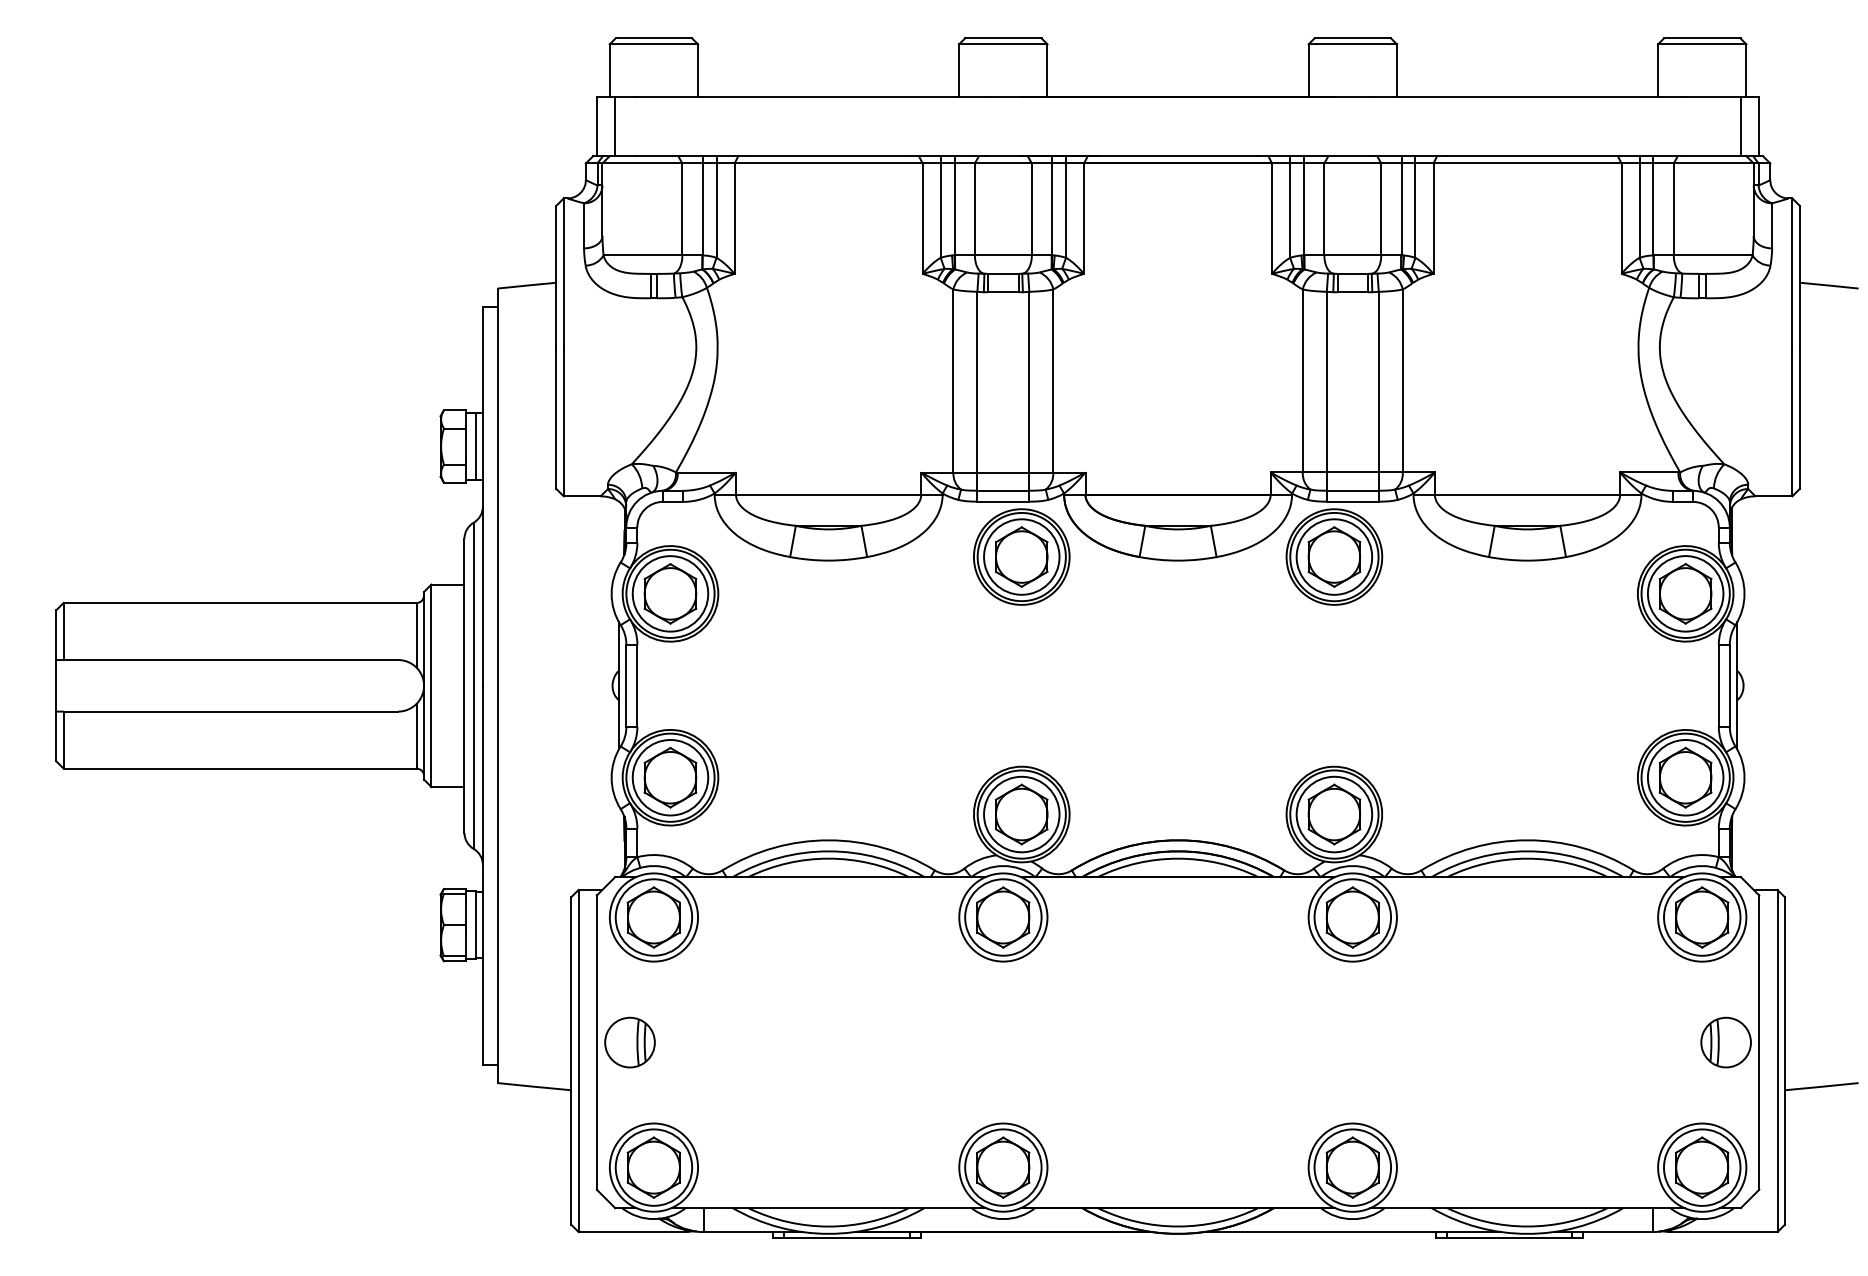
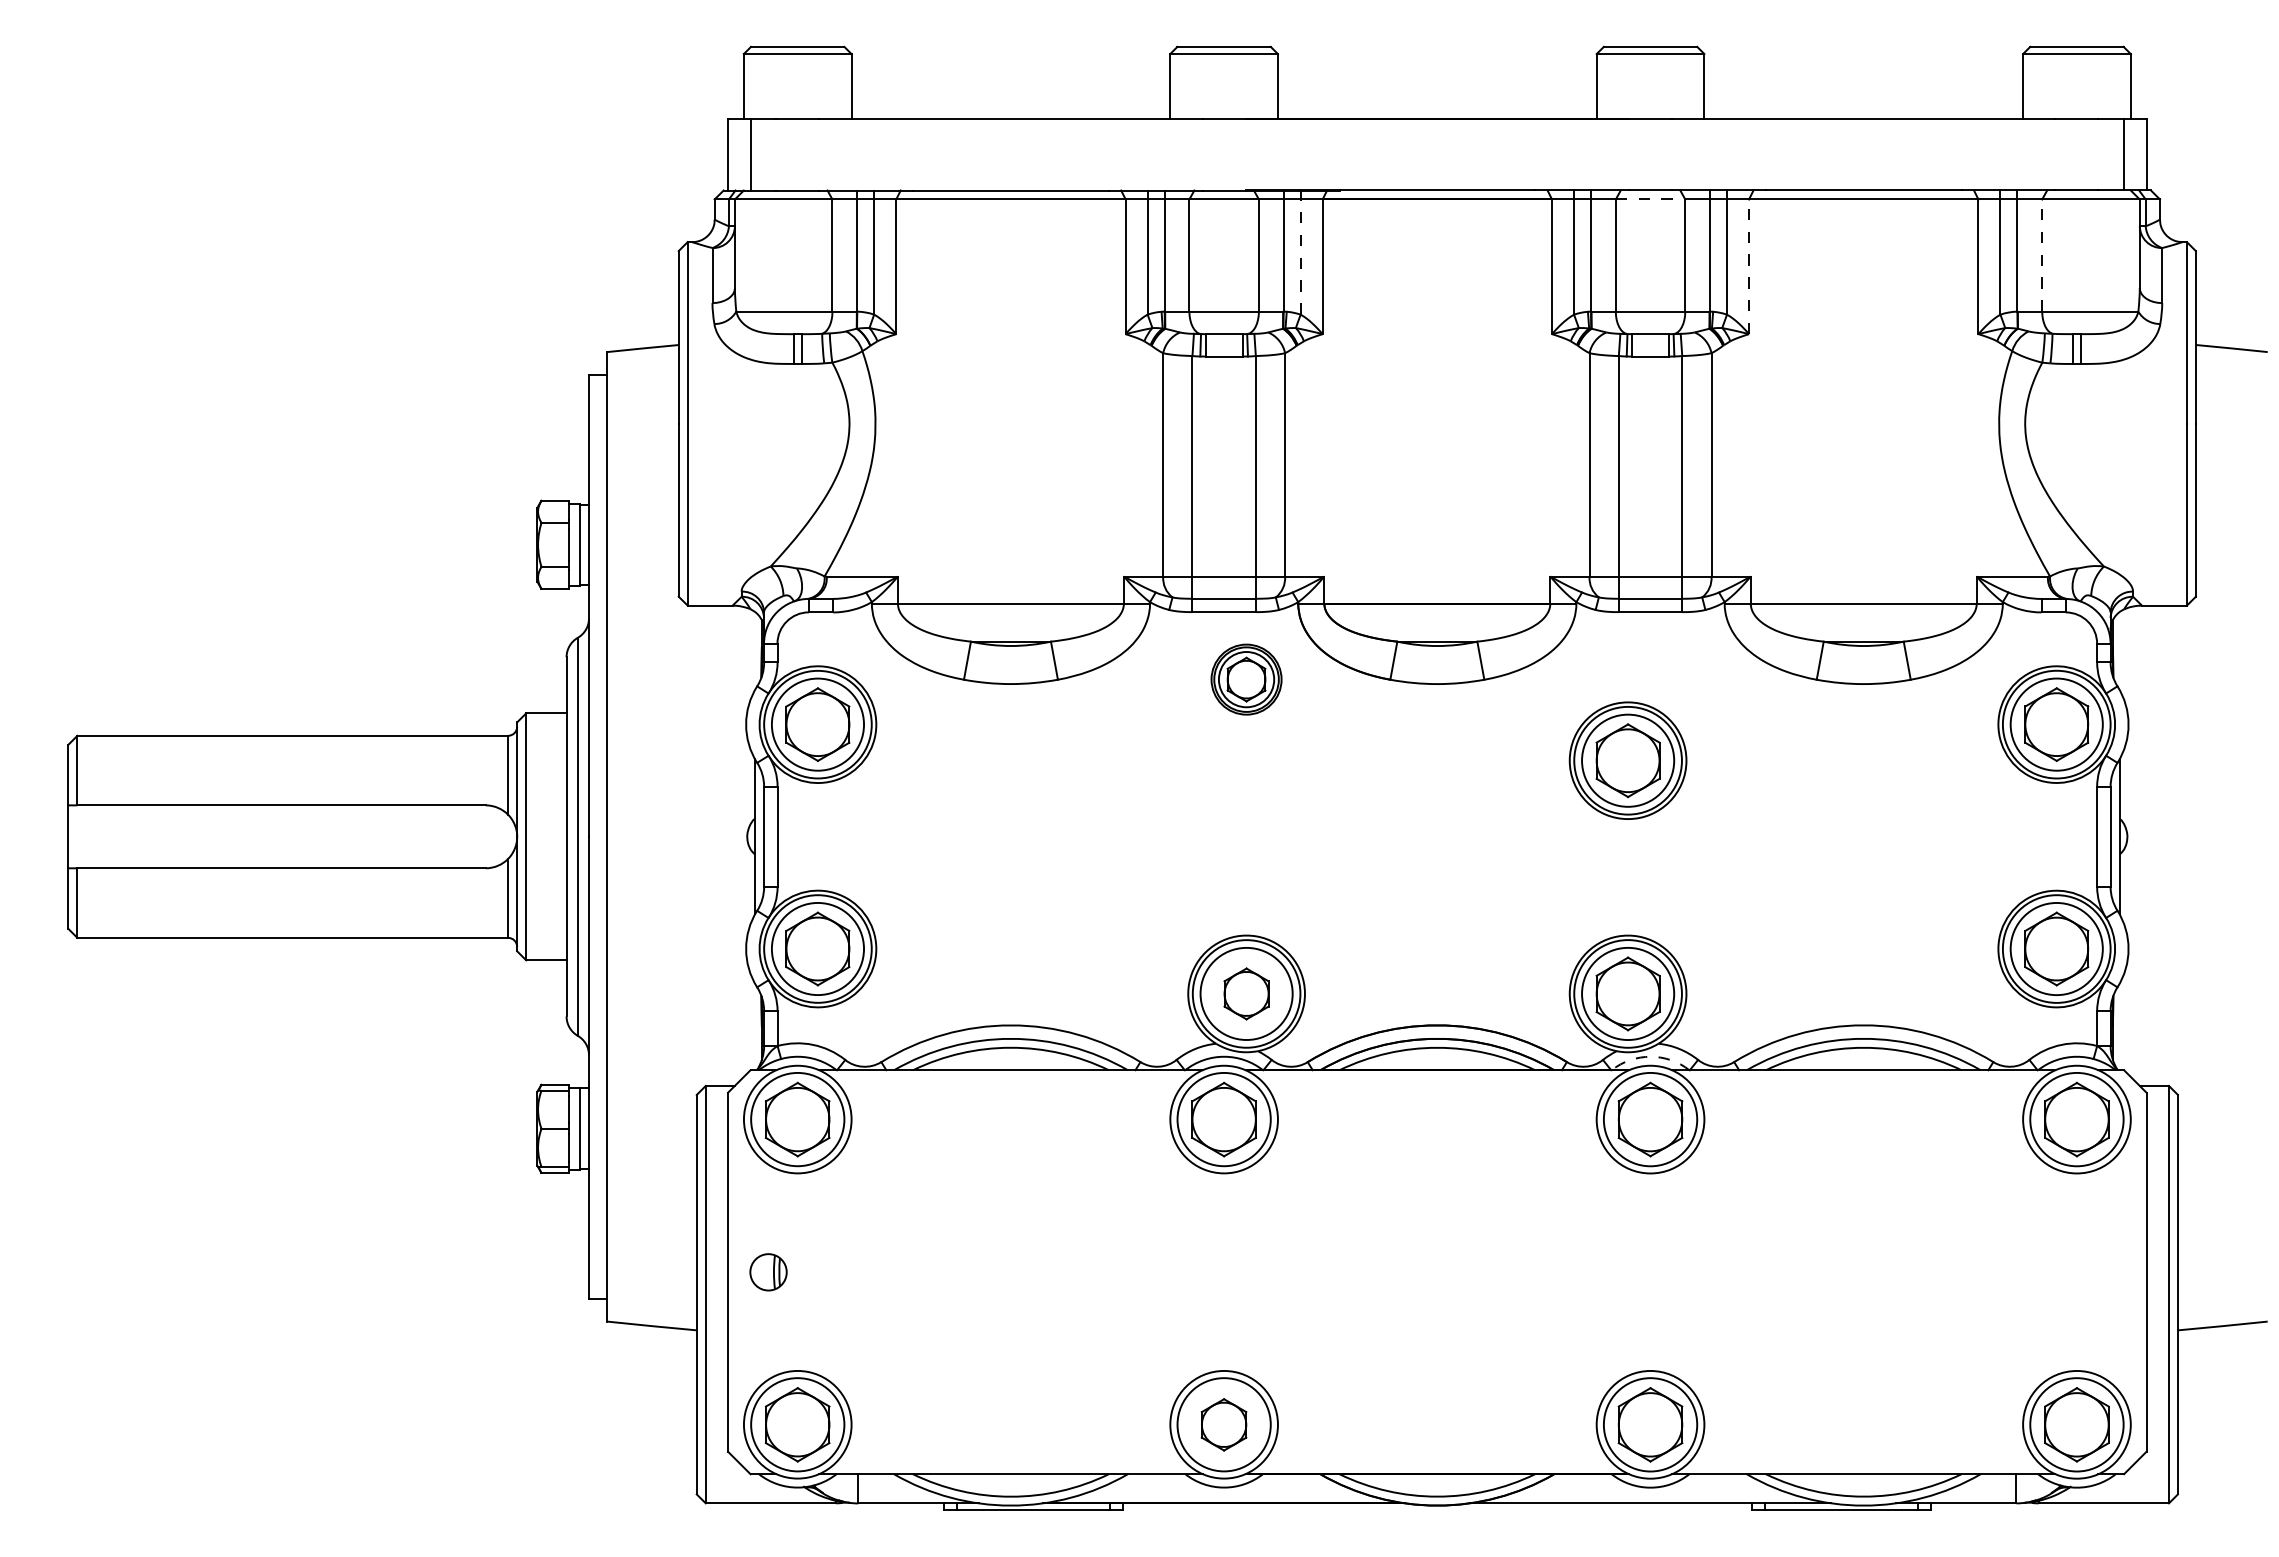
line: (1352, 163) -> (1650, 199), solid -> dashed
line: (1674, 209) -> (2042, 255), solid -> dashed
line: (1065, 211) -> (1300, 257), solid -> dashed
line: (1433, 218) -> (1749, 266), solid -> dashed
part: (1021, 556) -> (1246, 679), size x0.6
part: (1333, 556) -> (1627, 760), moved
part: (1021, 814) -> (1246, 993), size x0.7
arc: (1352, 865) -> (1650, 1056), solid -> dashed
part: (629, 1042) -> (768, 1272), size x0.6
part: (1726, 1042) -> (2106, 1272), removed
part: (1002, 1167) -> (1223, 1424), size x0.7

